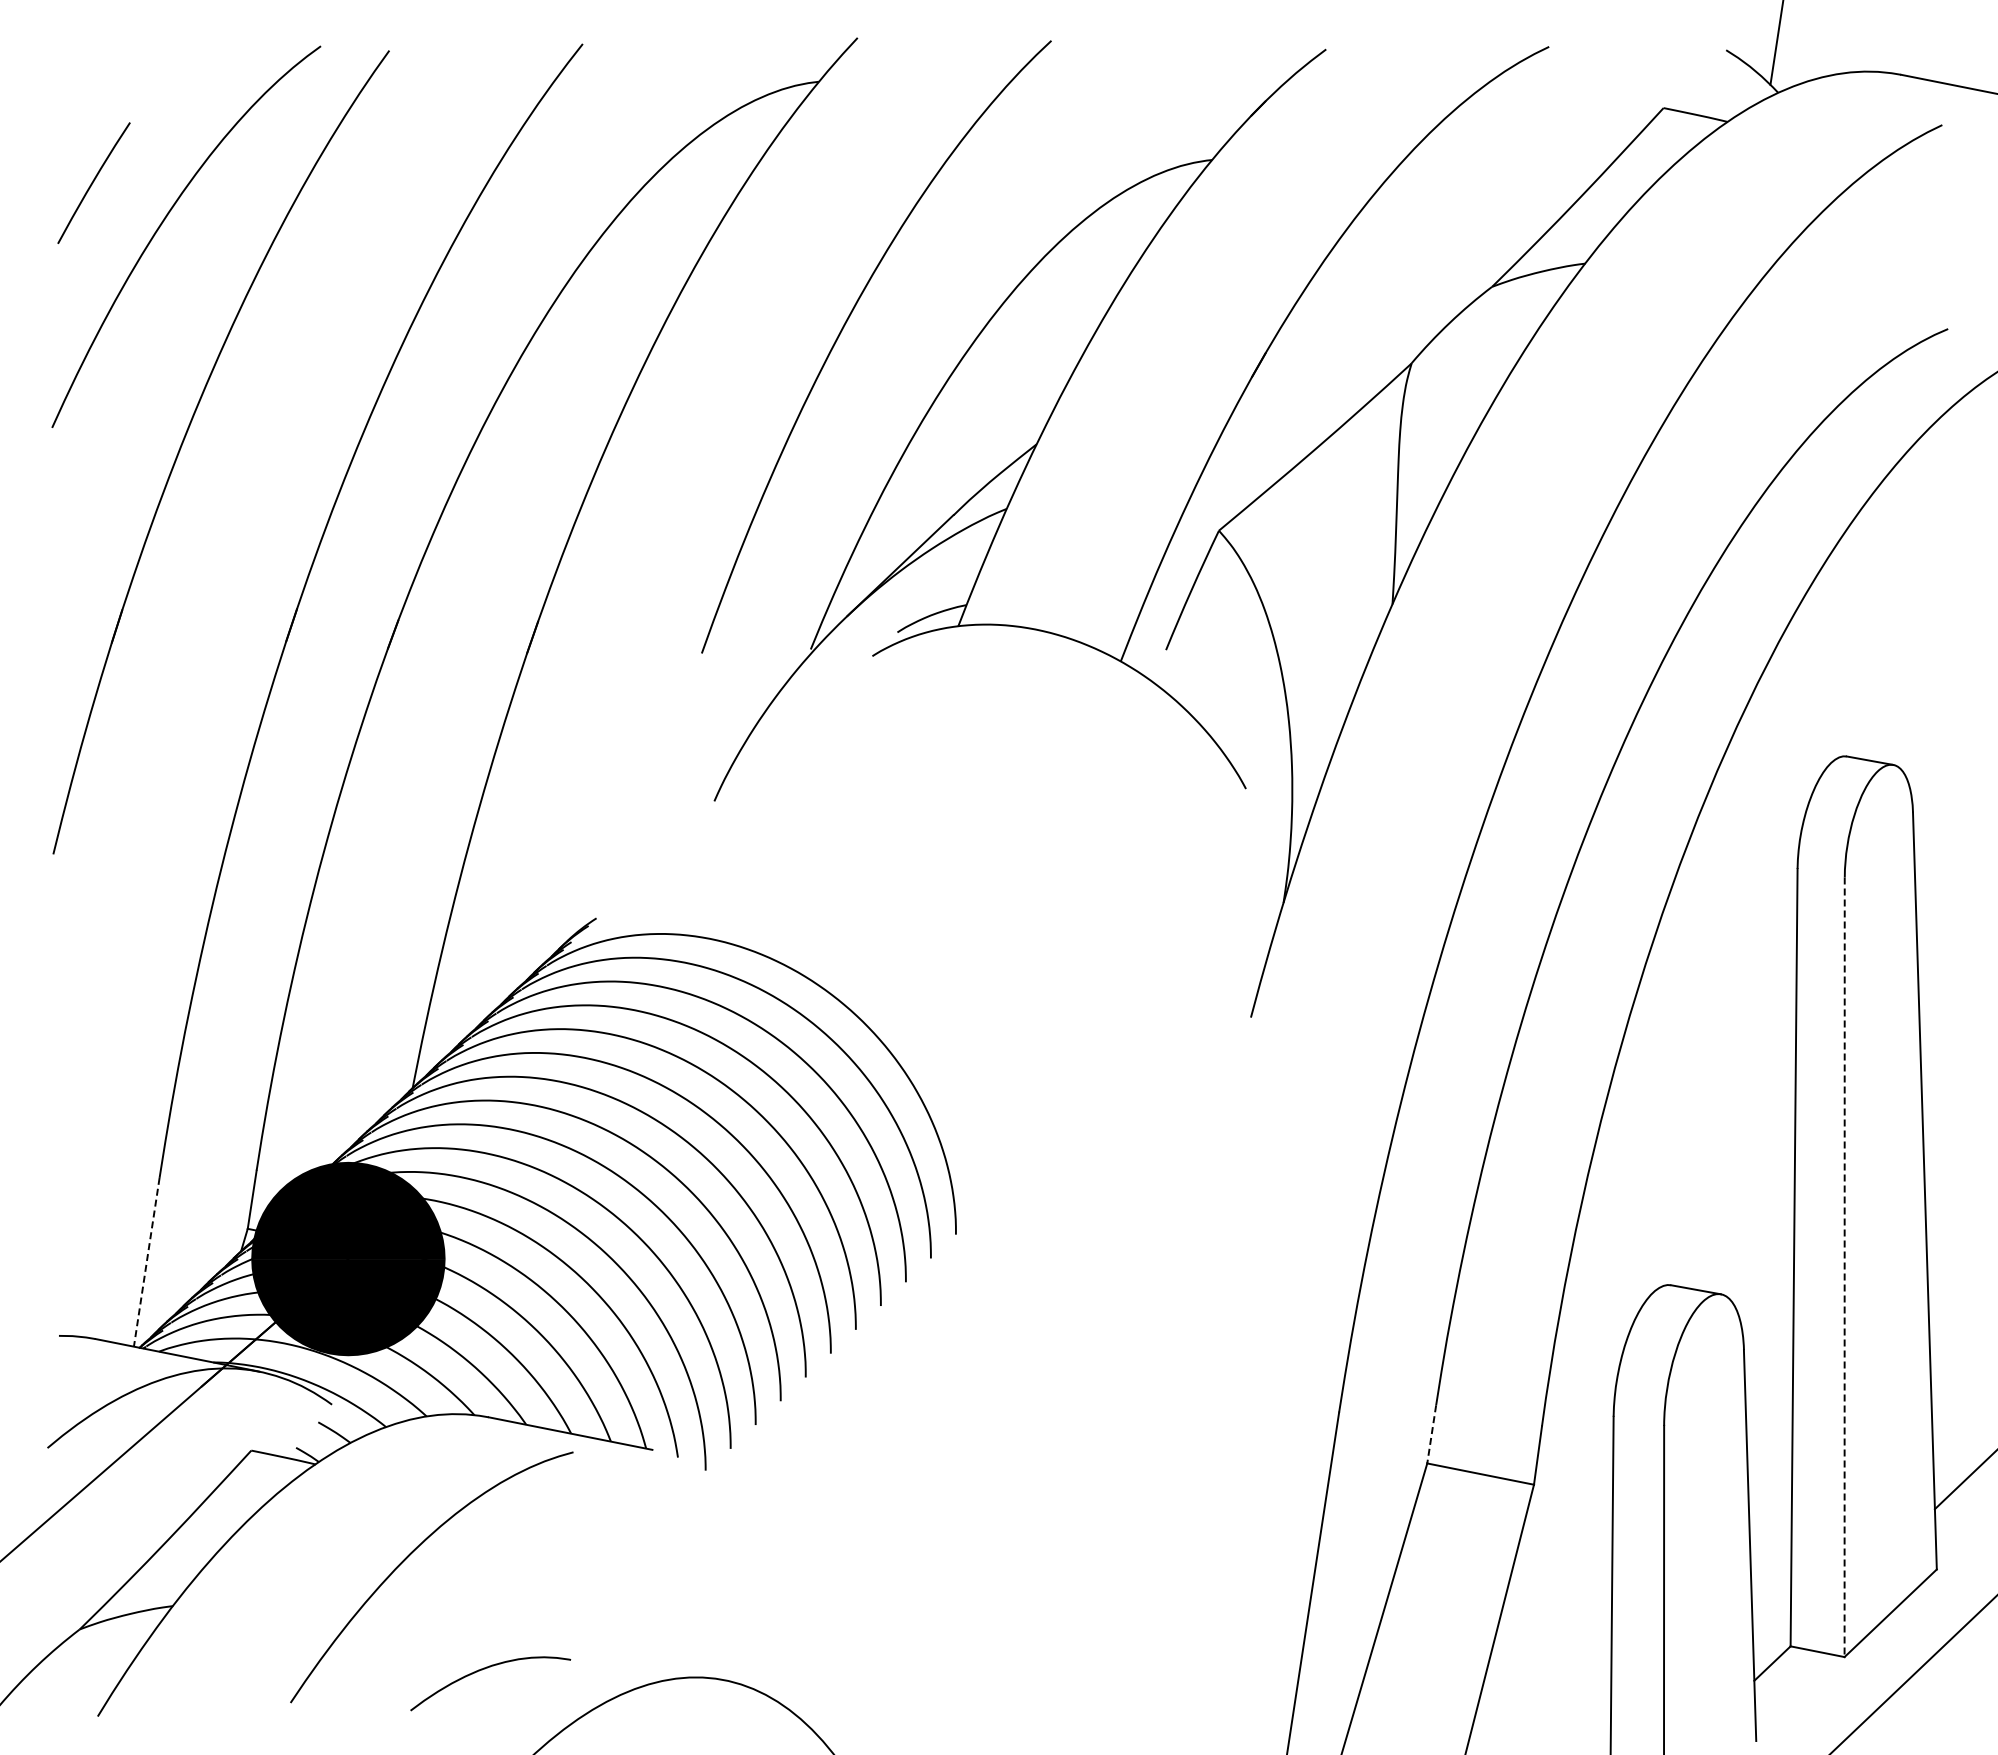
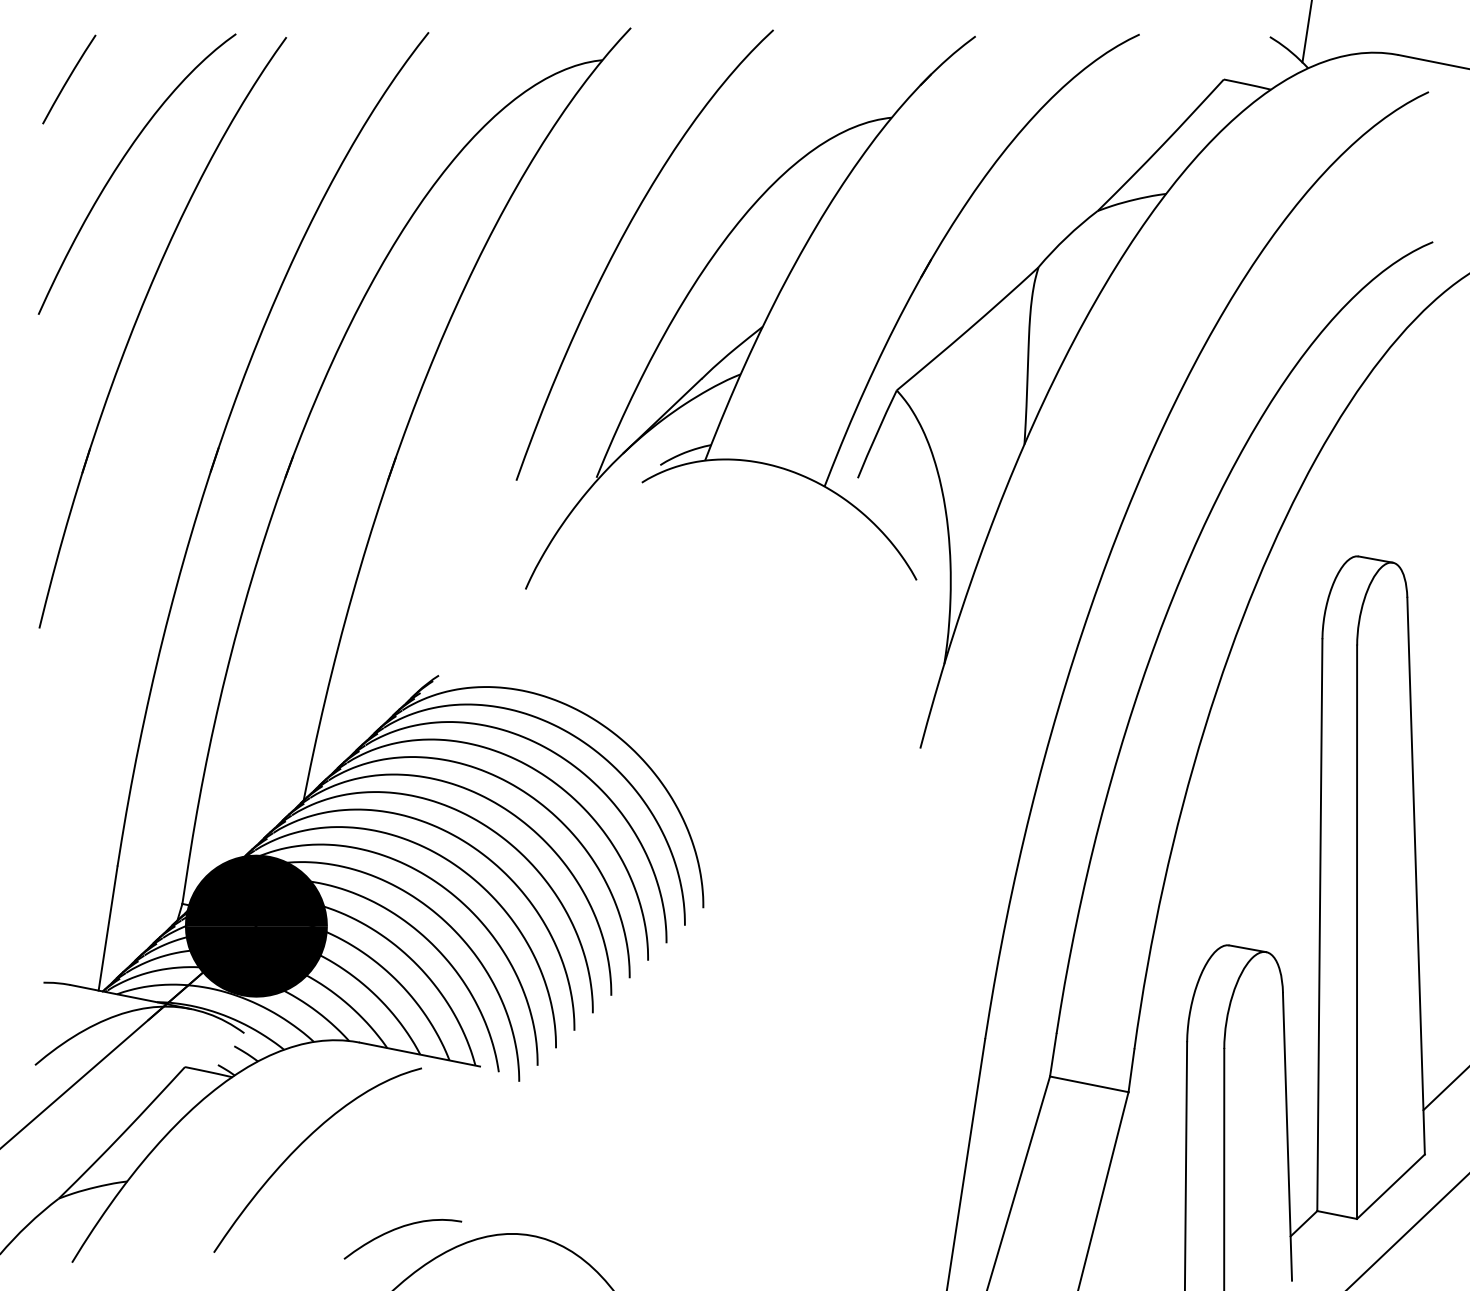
curve: (93, 182) -> (68, 79), moved
line: (146, 1262) -> (107, 928), dashed -> solid
line: (1844, 1267) -> (1356, 932), dashed -> solid
line: (1431, 1434) -> (1053, 1055), dashed -> solid
curve: (485, 1669) -> (399, 1228), moved

